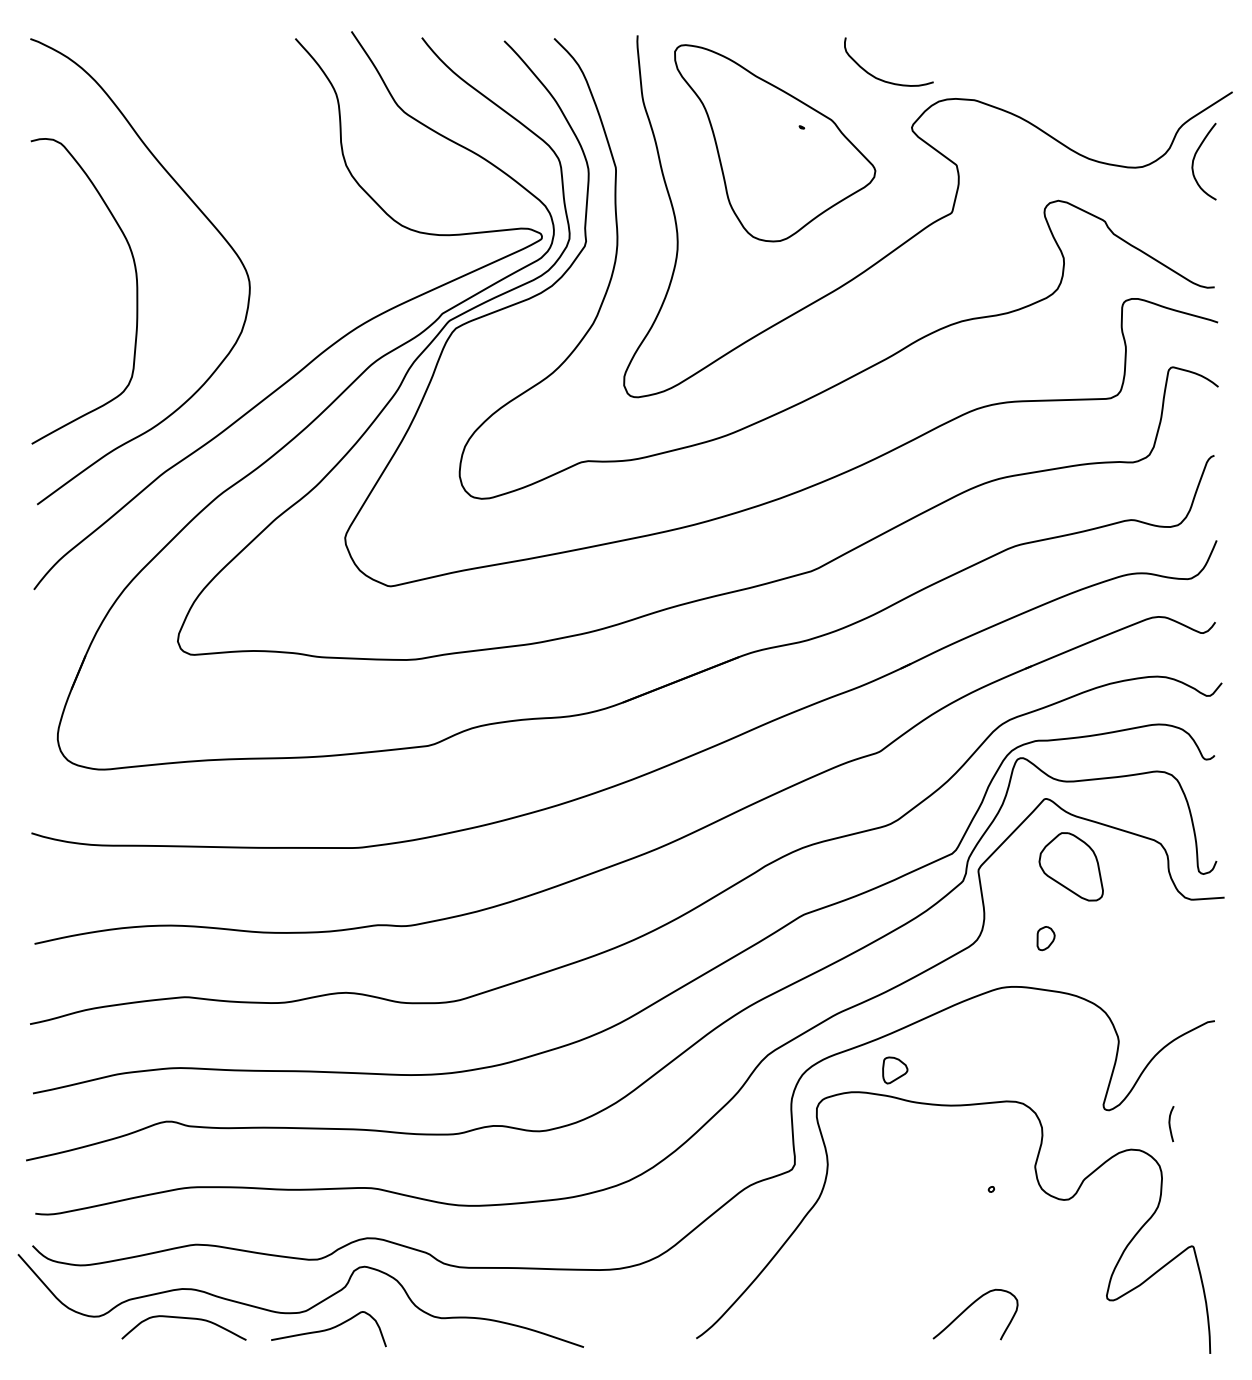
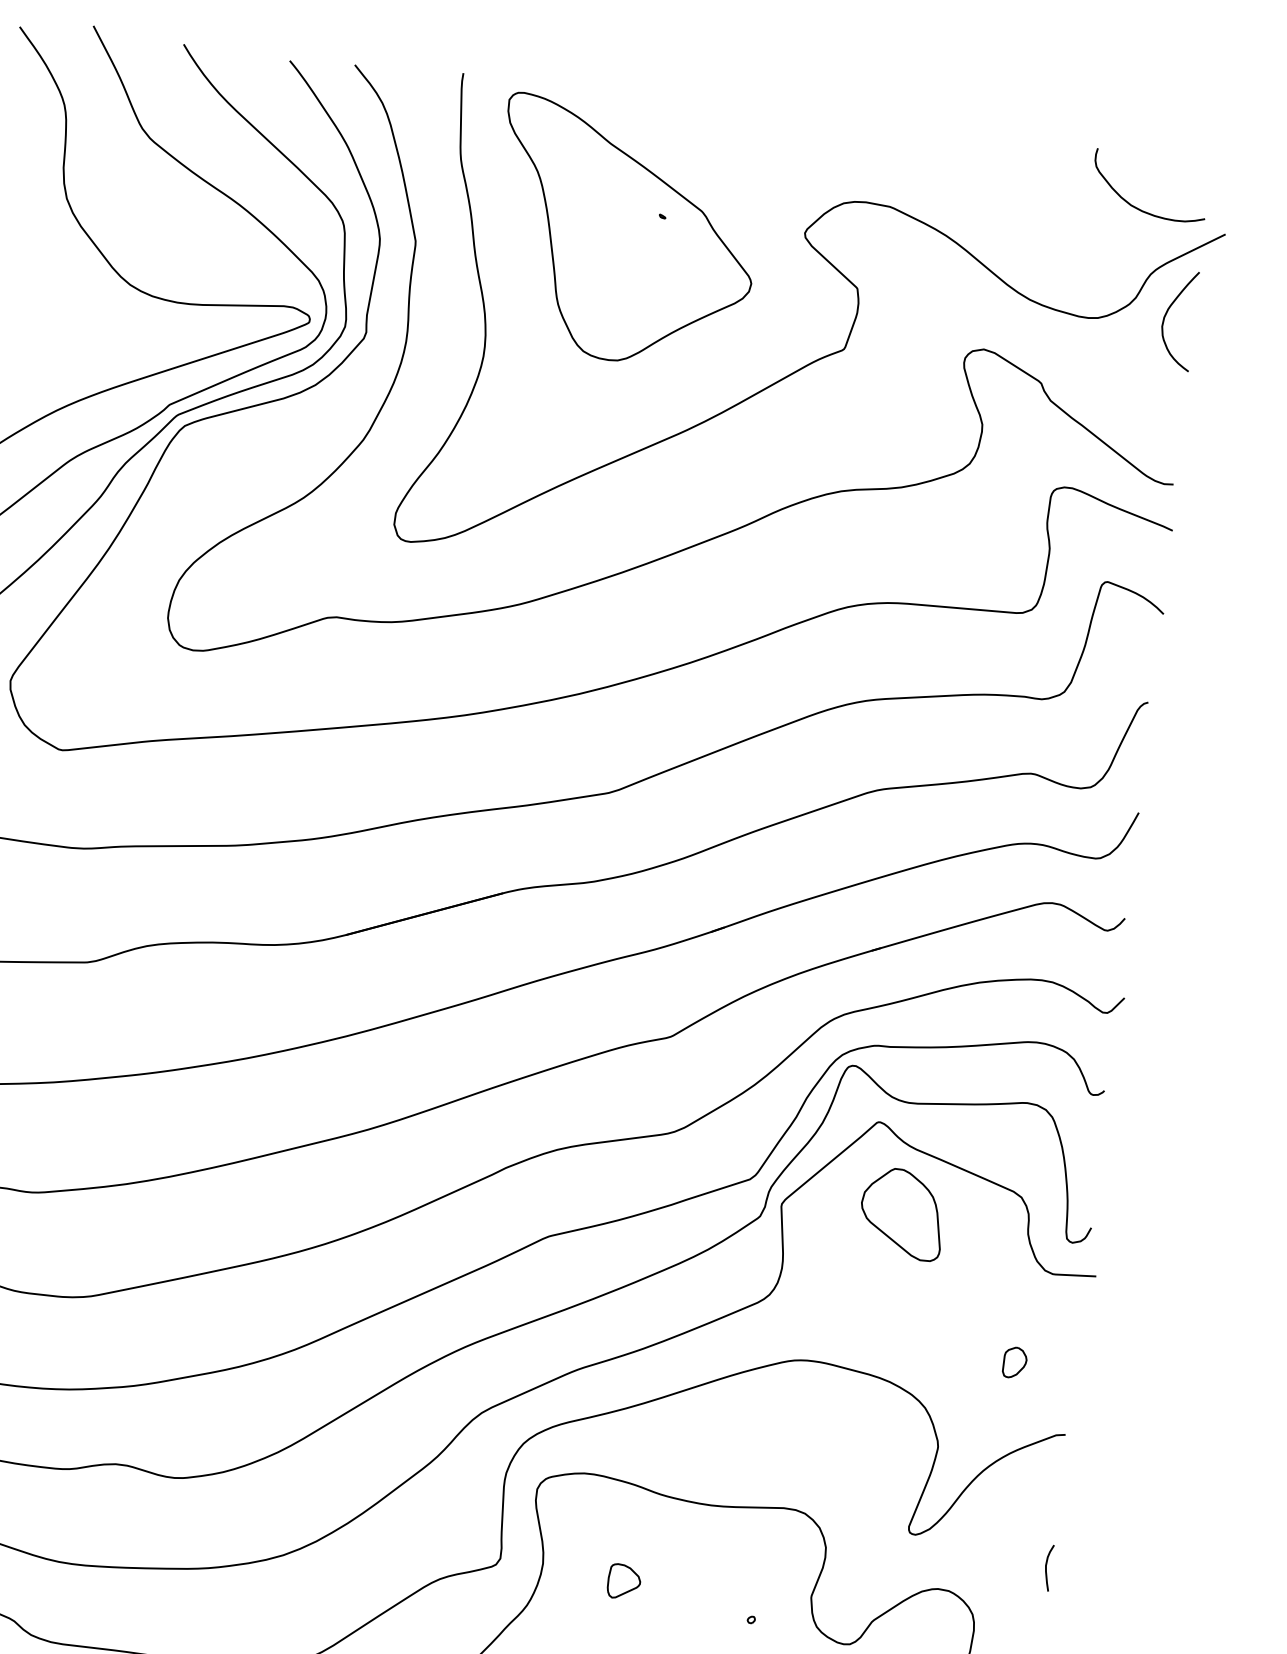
curve: (880, 78) -> (1136, 206), moved
part: (1045, 938) -> (1014, 1362), moved
part: (895, 1070) -> (624, 1581), moved
curve: (1170, 1124) -> (1047, 1568), moved

